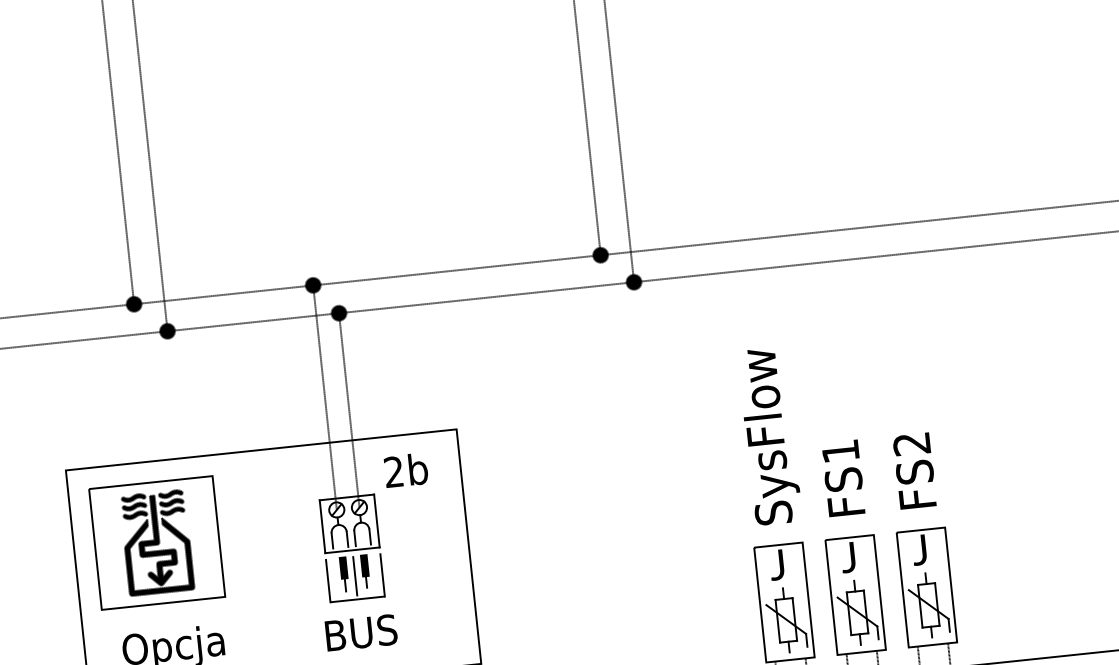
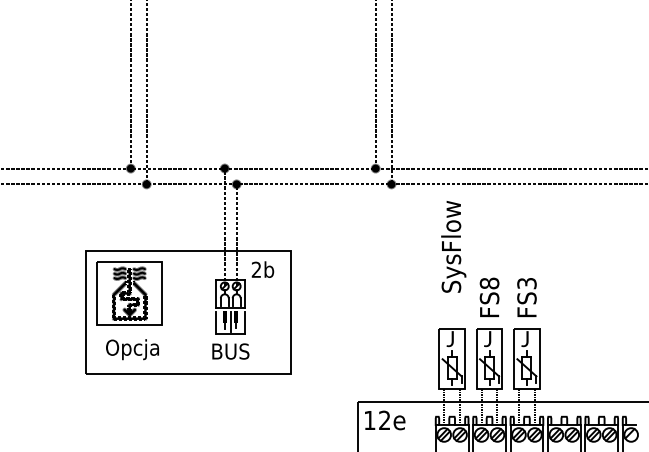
text: (769, 435) -> (453, 246), moved
text: (911, 444) -> (526, 283), FS2 -> FS3
text: (840, 451) -> (489, 283), FS1 -> FS8

